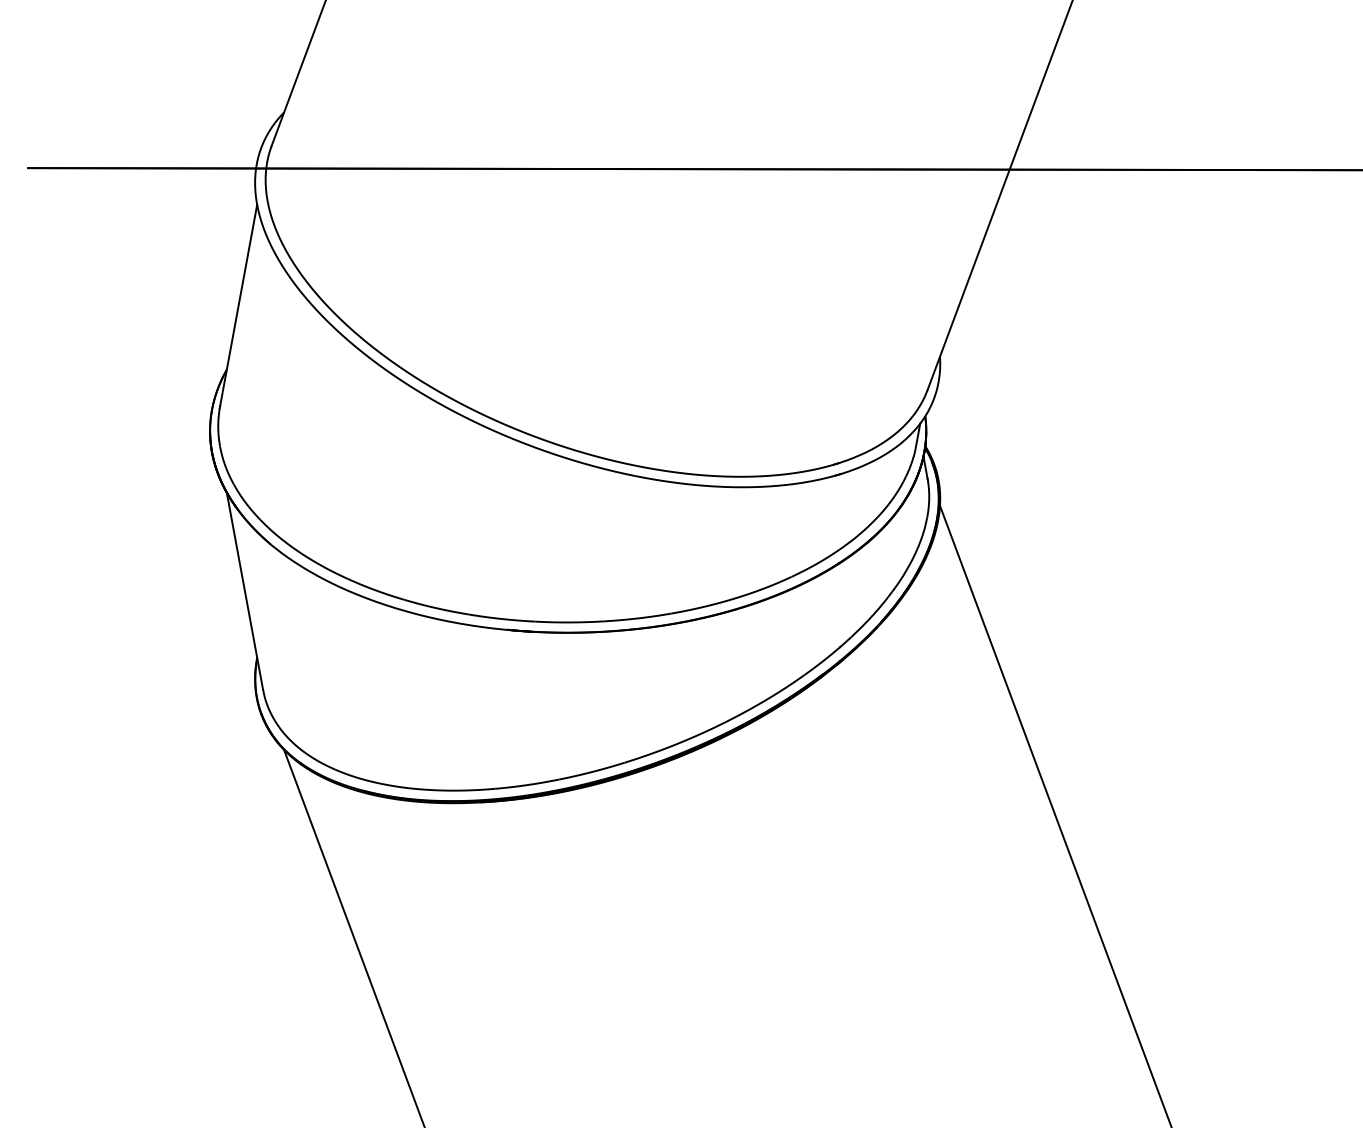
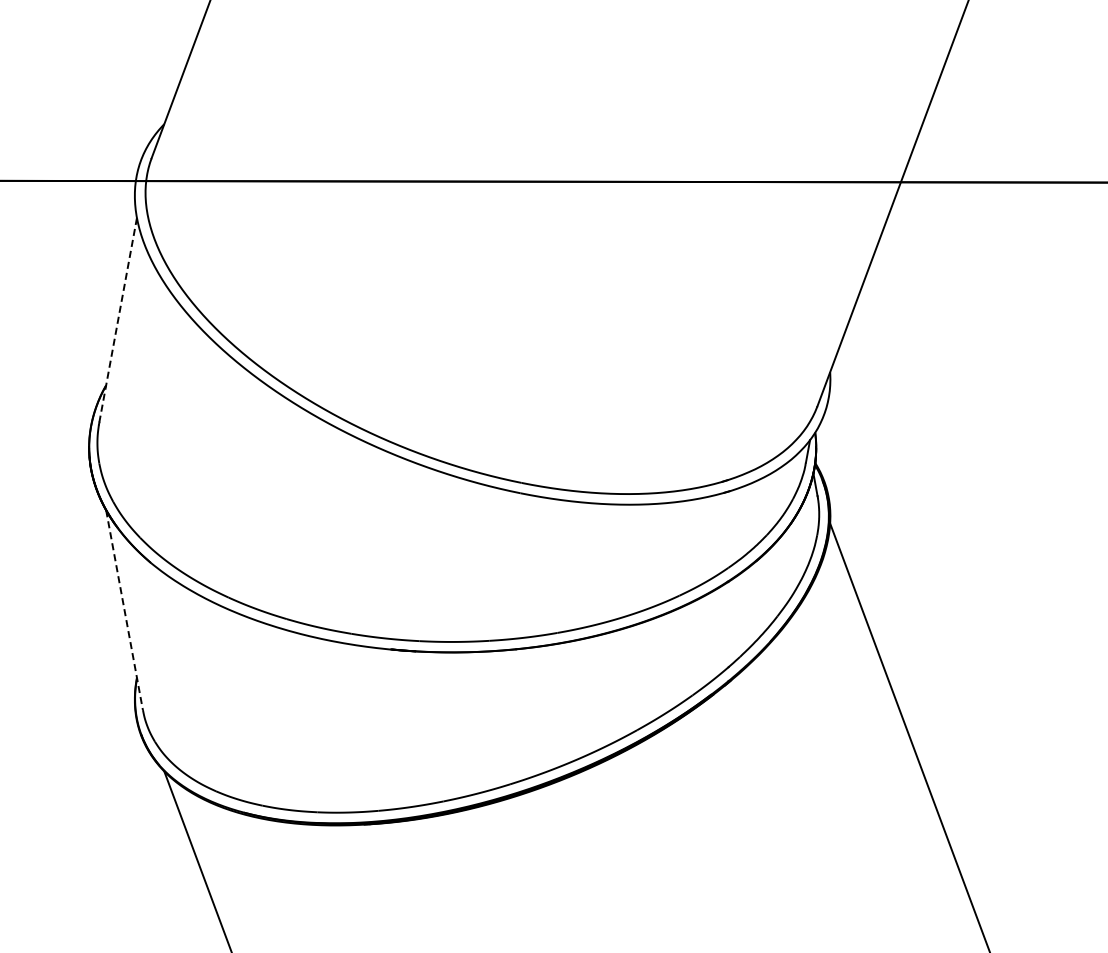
line: (238, 306) -> (118, 321), solid -> dashed
line: (245, 591) -> (125, 610), solid -> dashed

